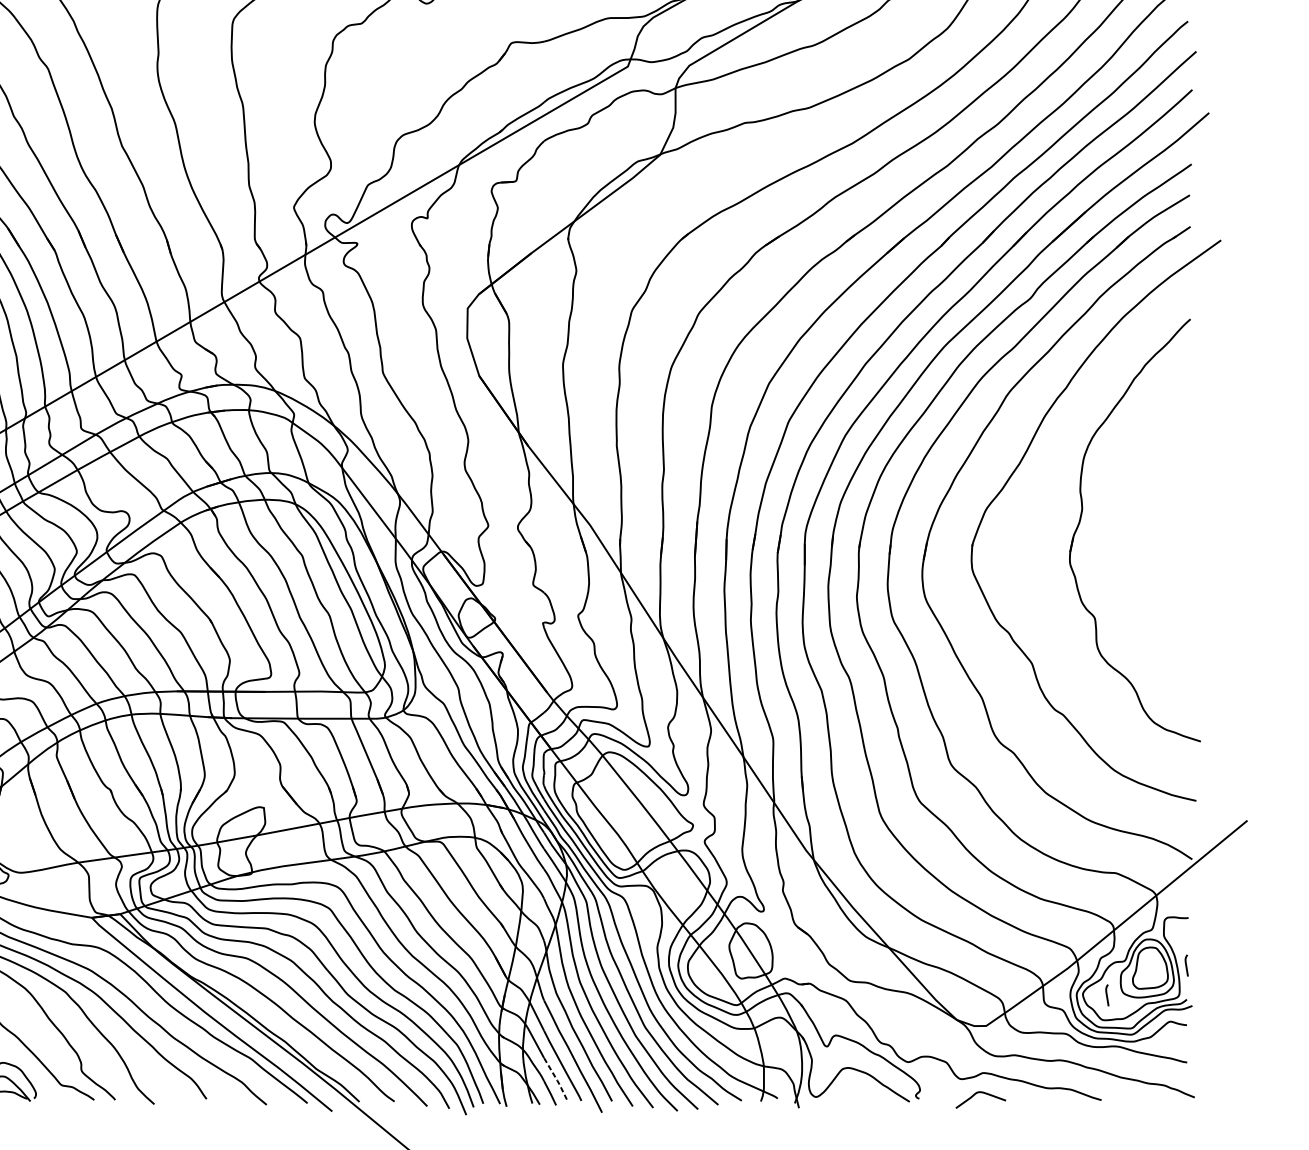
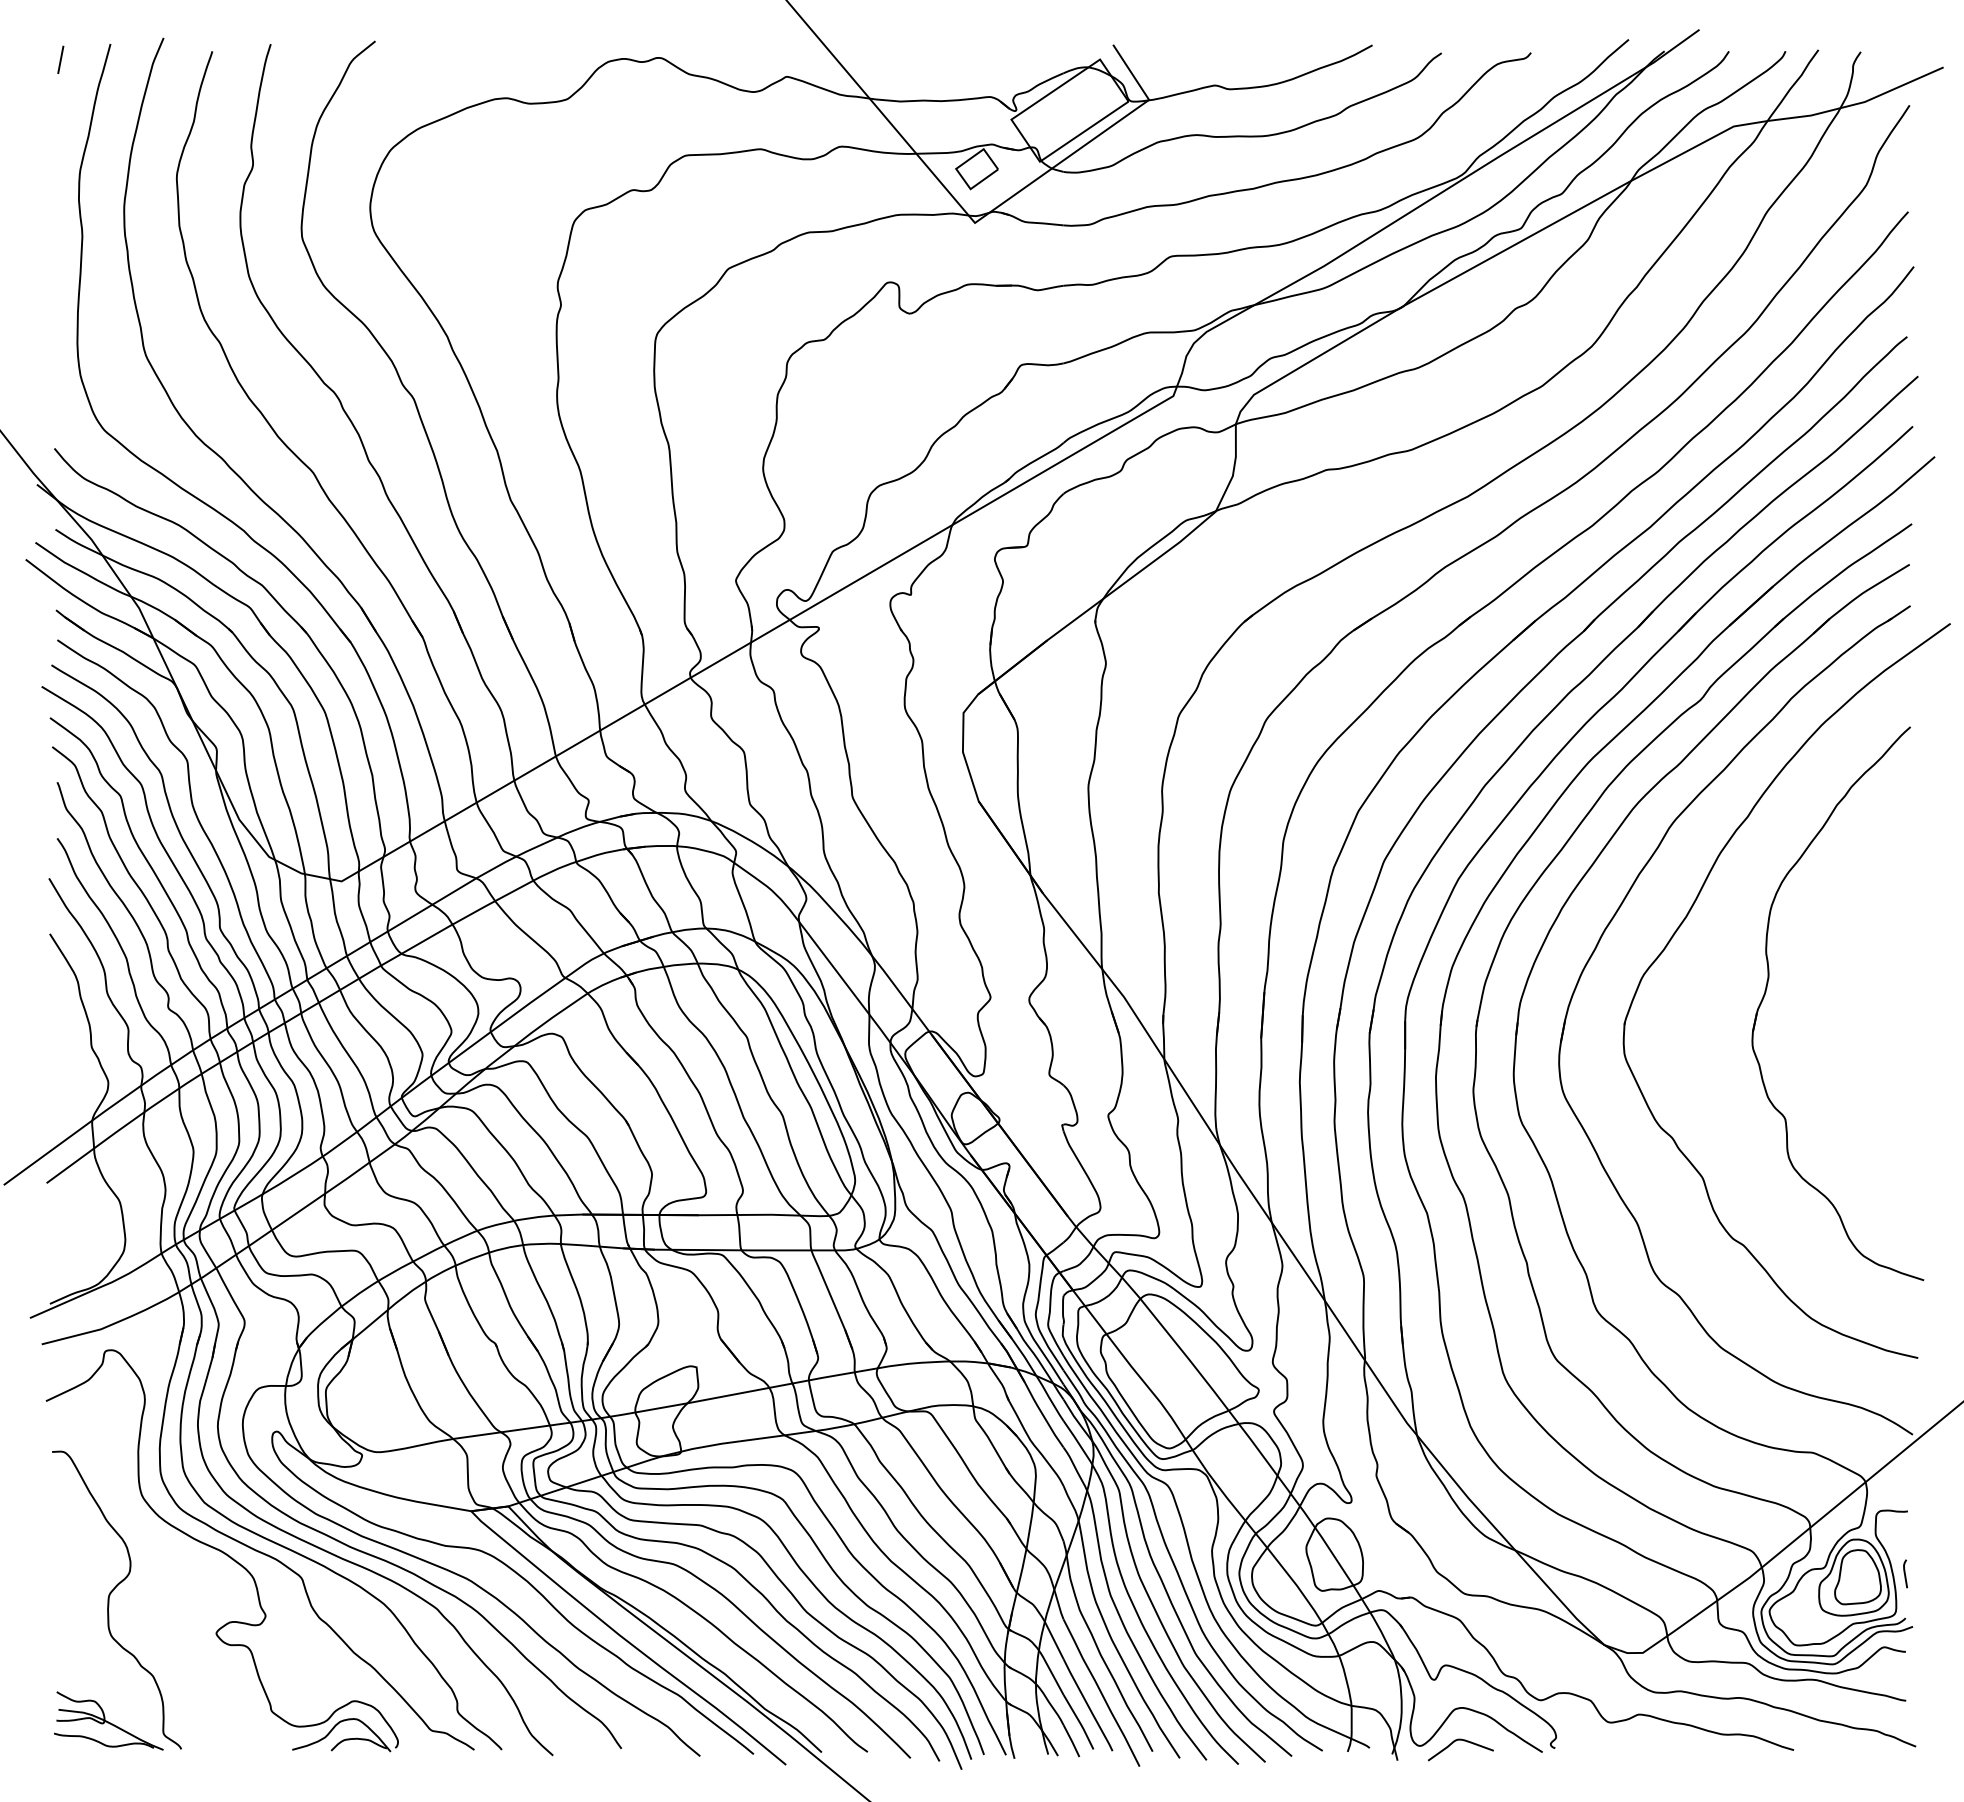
line: (1107, 995) -> (1801, 1612), removed
line: (556, 1079) -> (1080, 1722), dashed -> solid
curve: (977, 1093) -> (1456, 1741), moved

